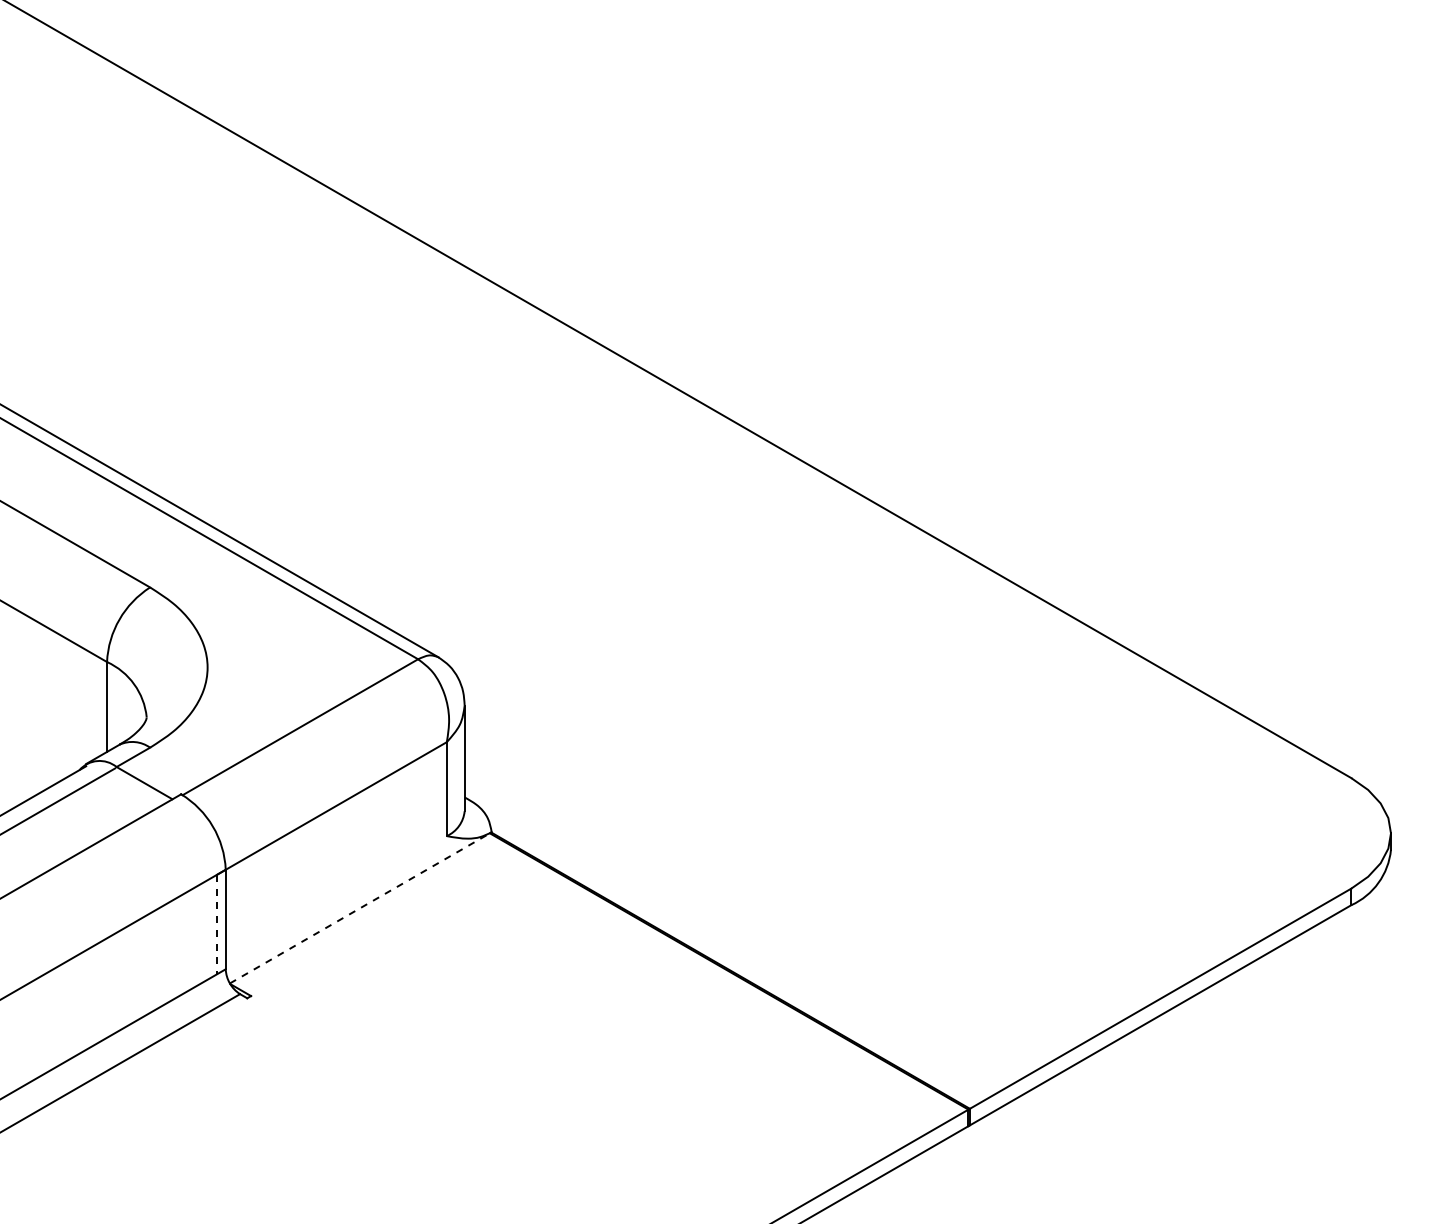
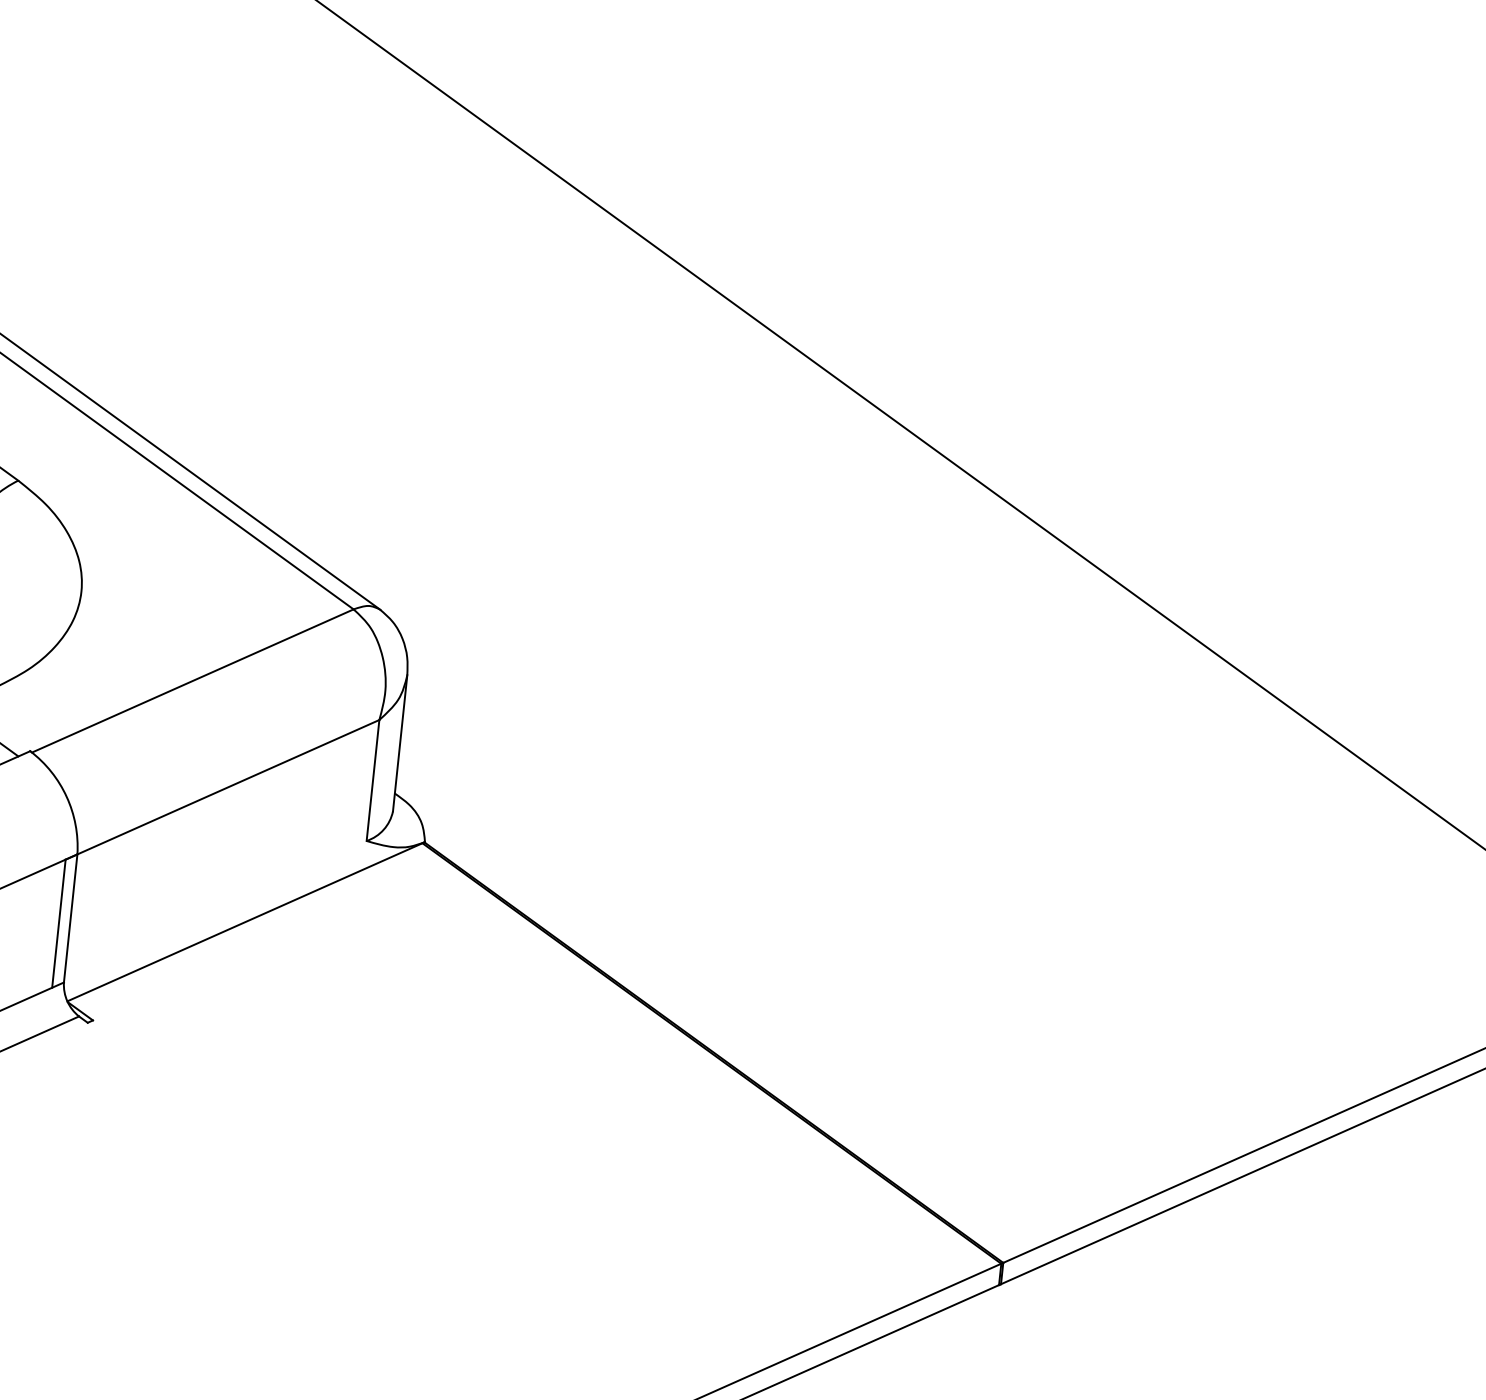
line: (360, 907) -> (245, 921), dashed -> solid
line: (217, 924) -> (59, 923), dashed -> solid

